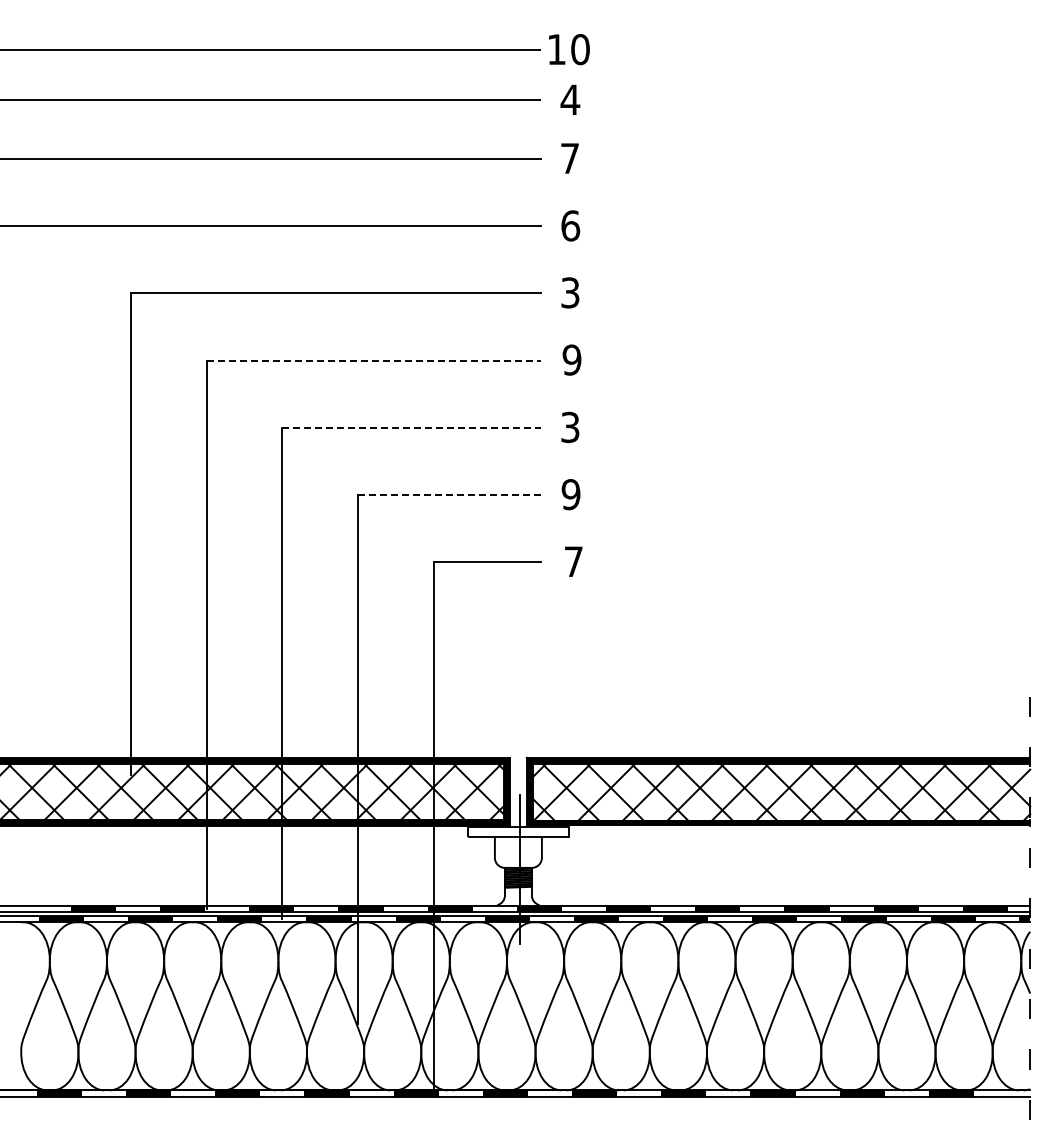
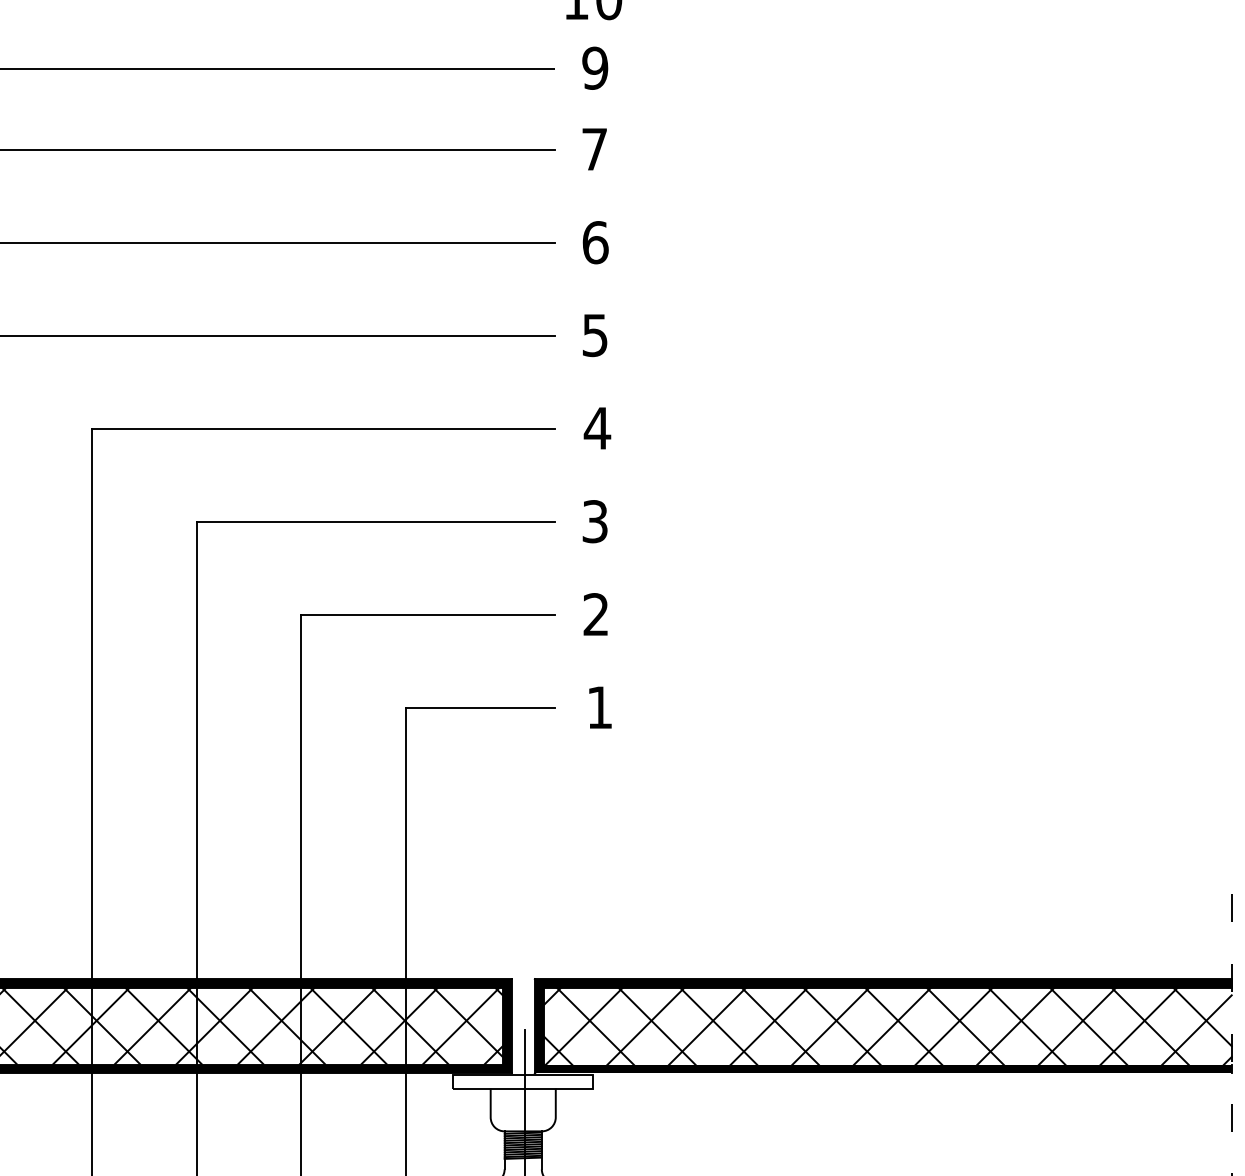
text: (570, 99) -> (595, 67), 4 -> 9
text: (570, 292) -> (595, 334), 3 -> 5
text: (571, 359) -> (596, 427), 9 -> 4
line: (374, 360) -> (324, 428), dashed -> solid
line: (412, 427) -> (376, 521), dashed -> solid
line: (449, 494) -> (427, 614), dashed -> solid
text: (570, 494) -> (595, 614), 9 -> 2
text: (573, 561) -> (599, 707), 7 -> 1

